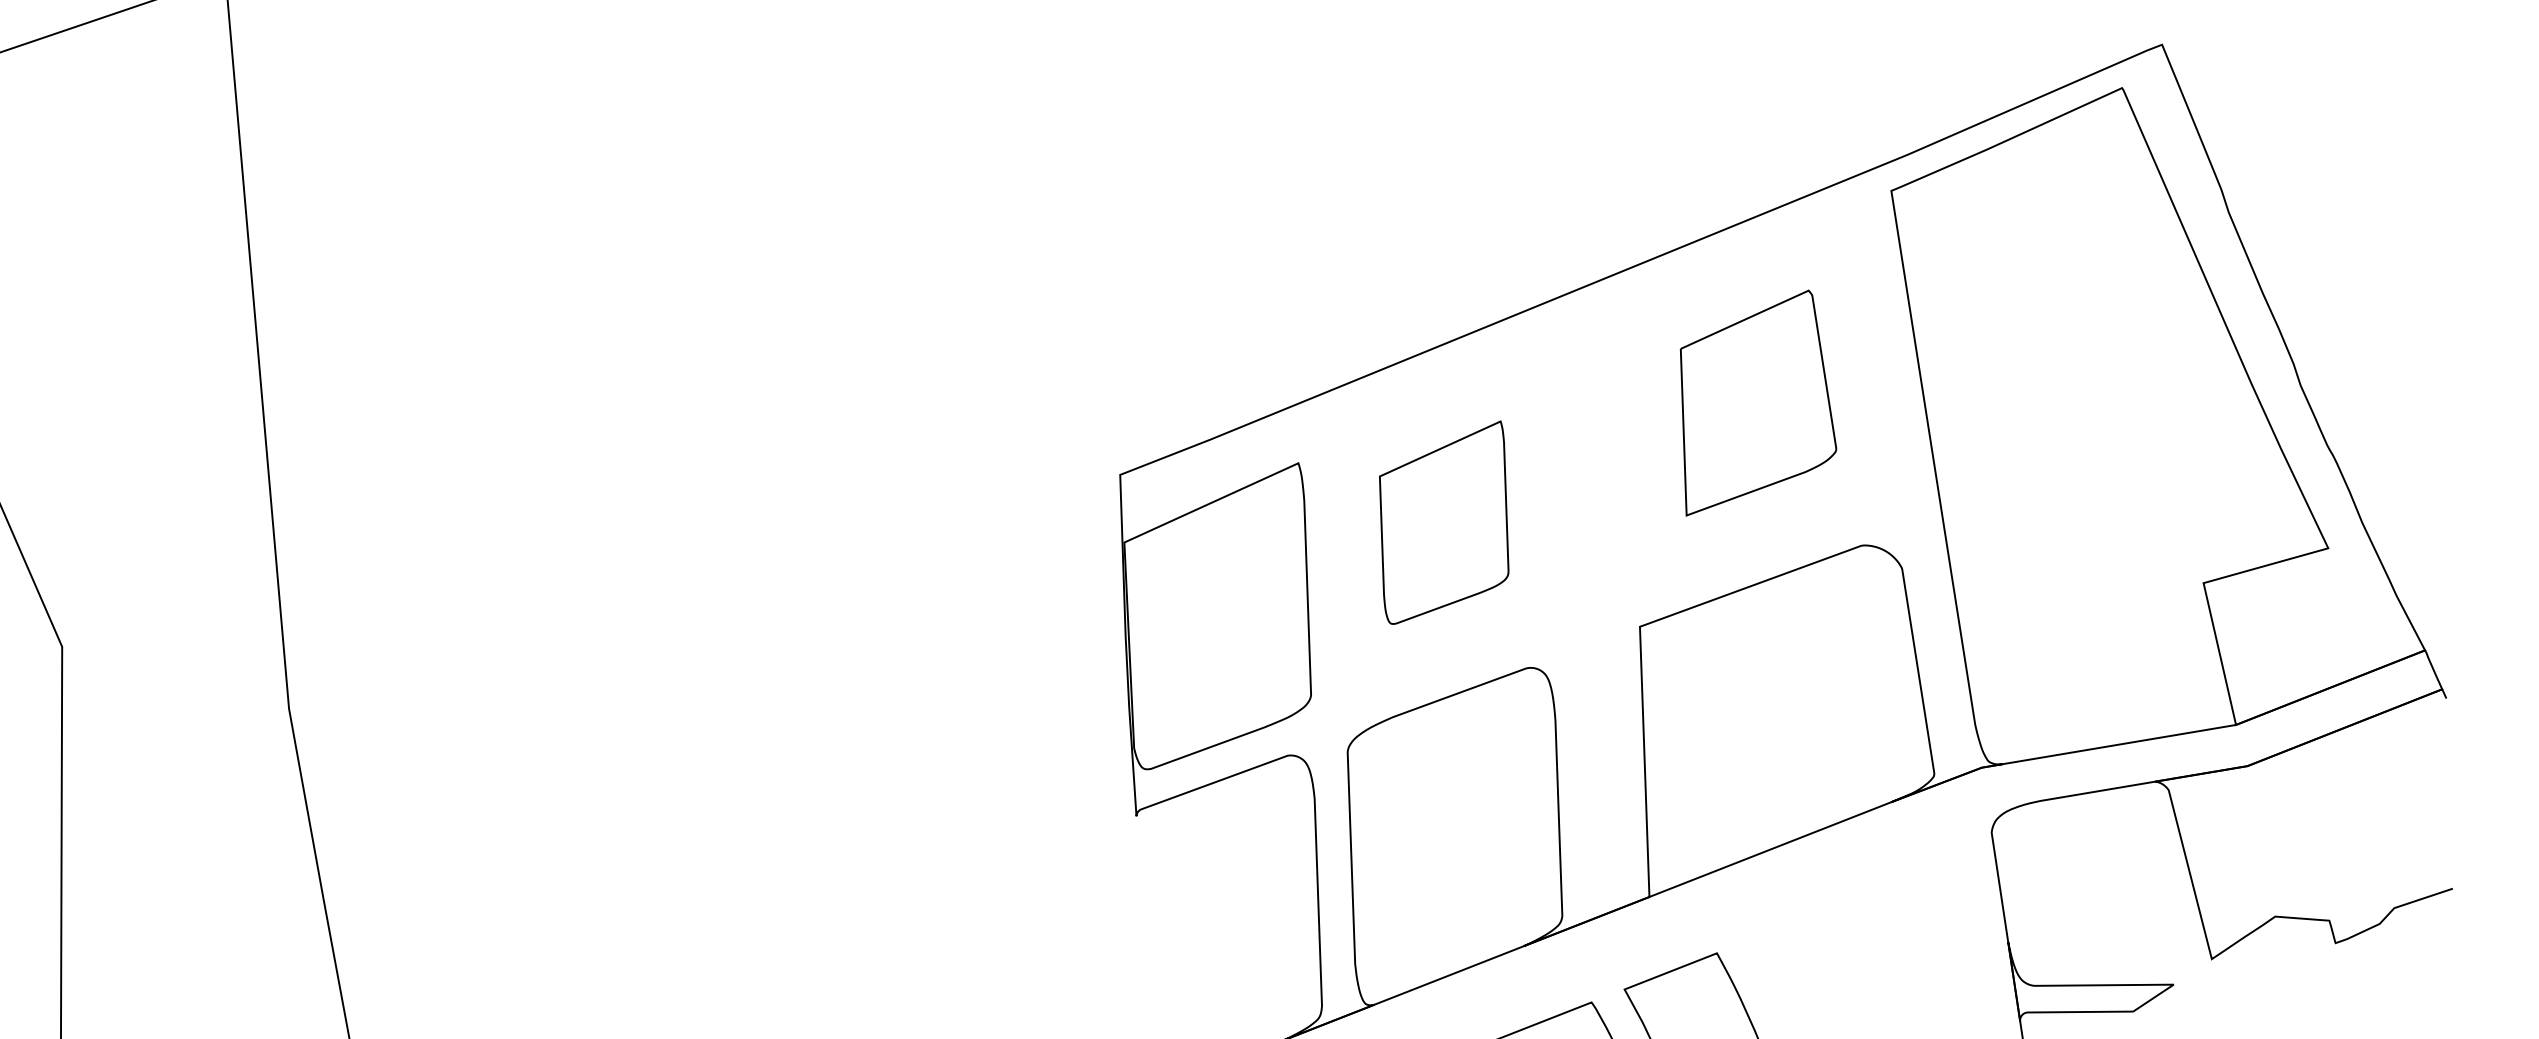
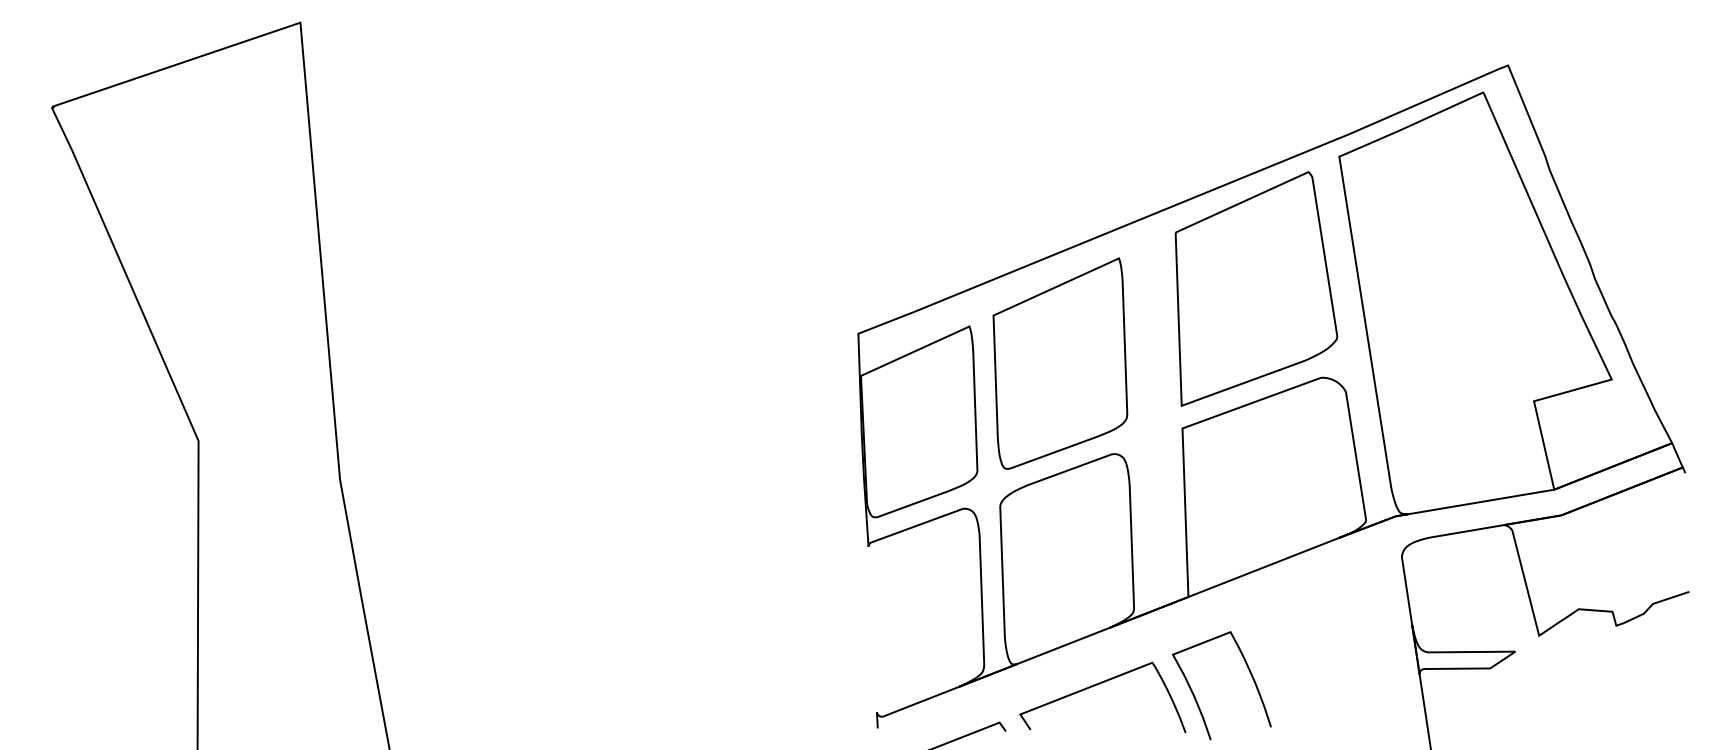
part: (1758, 402) -> (1256, 288), size x1.67
part: (1444, 522) -> (1060, 363), size x1.67

